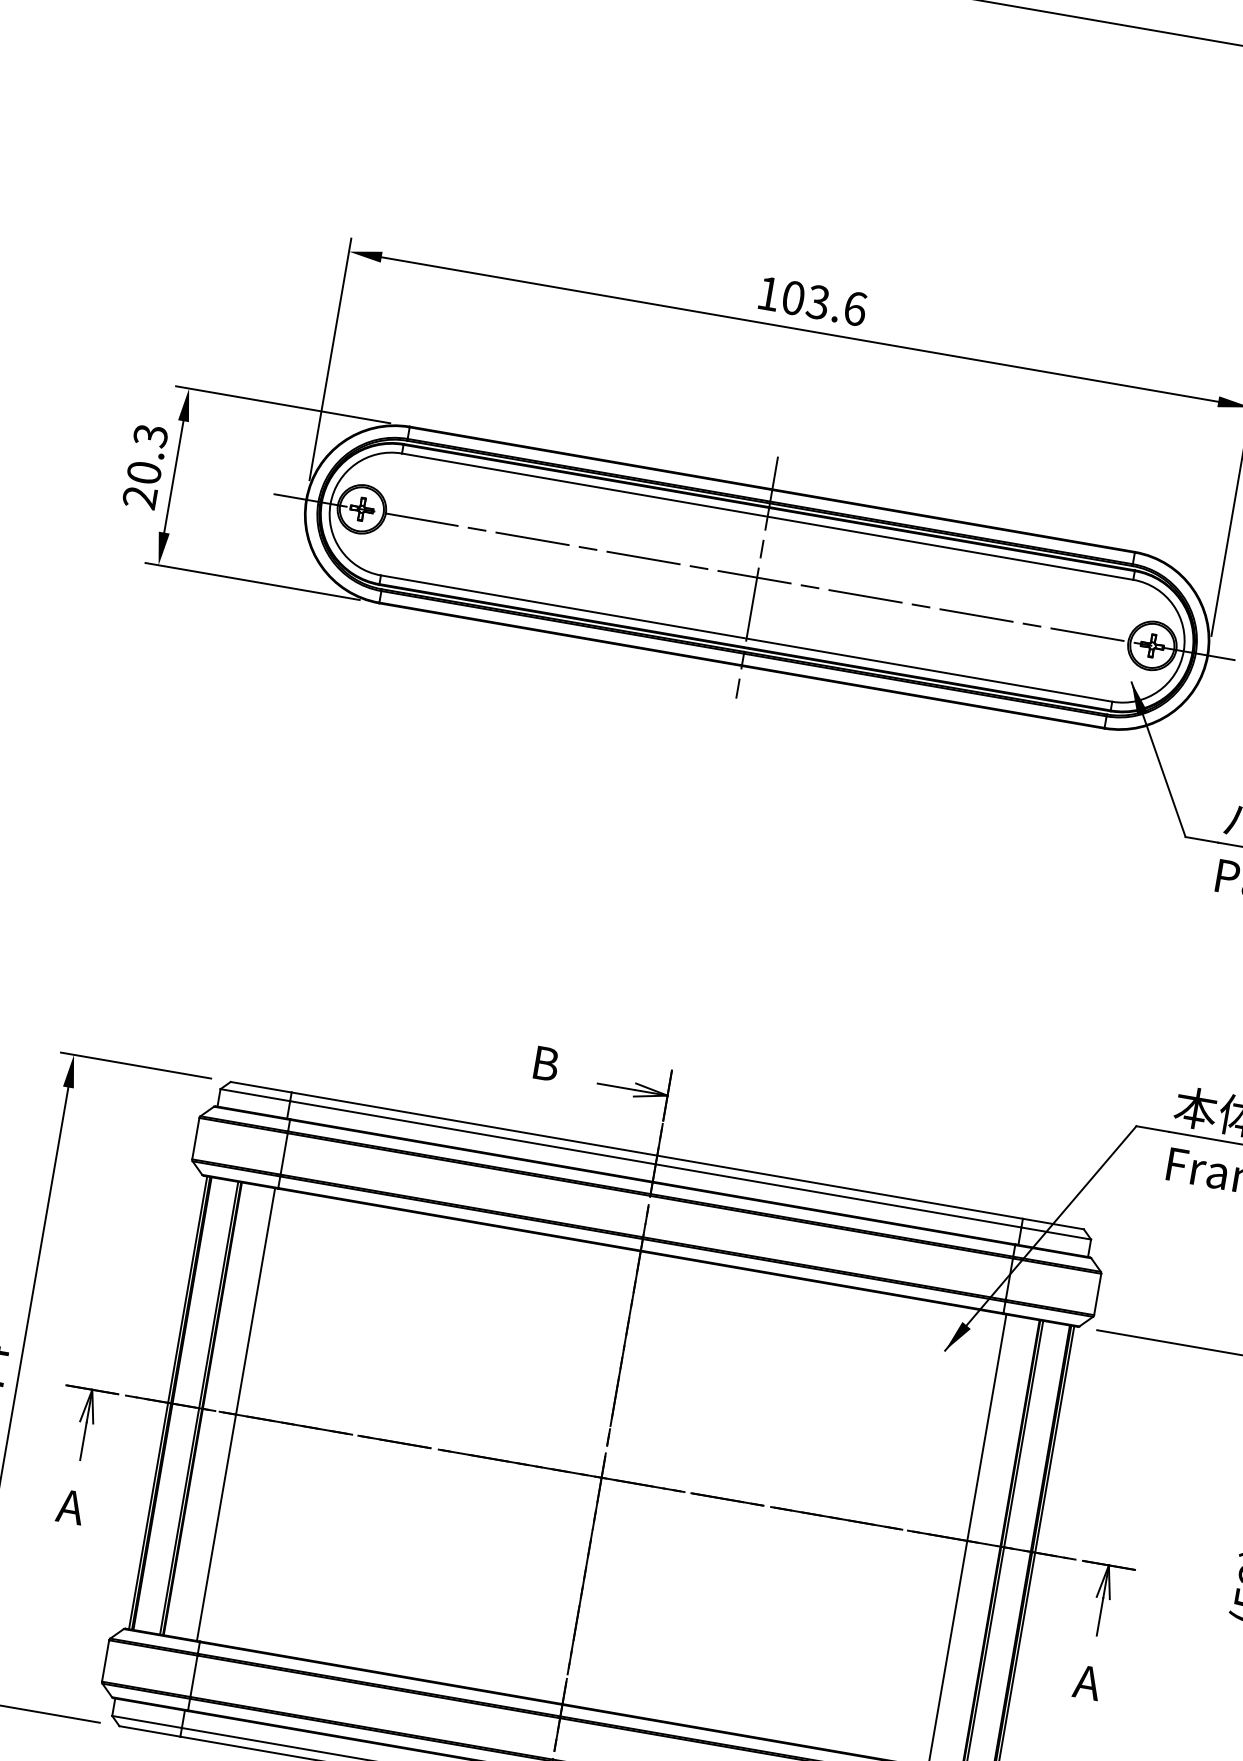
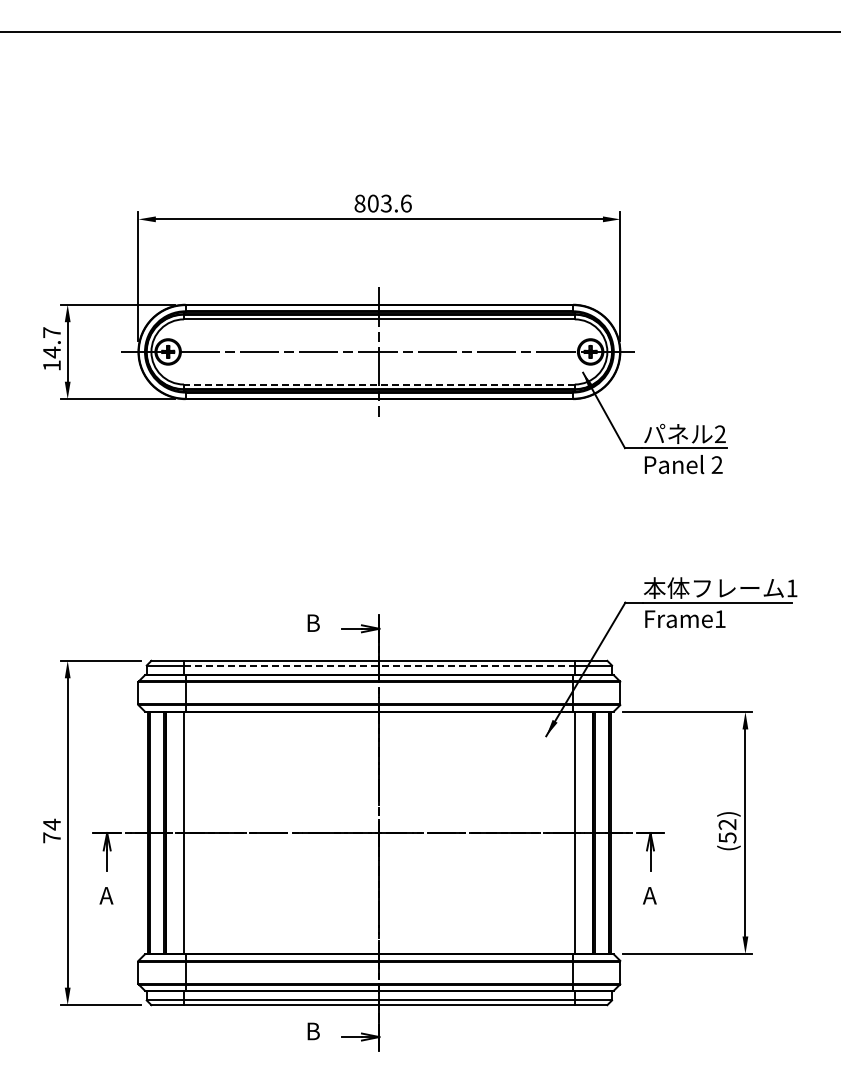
text: (767, 293) -> (359, 203), 103.6 -> 803.6
text: (144, 467) -> (51, 349), 20.3 -> 14.7
line: (744, 638) -> (378, 384), solid -> dashed
line: (655, 1164) -> (379, 665), solid -> dashed

